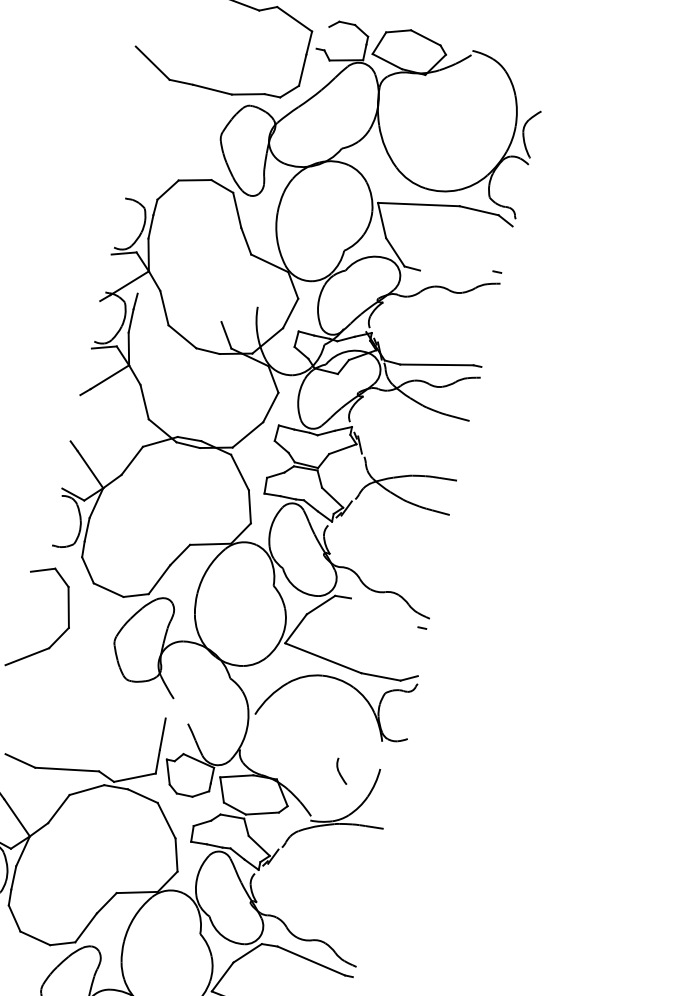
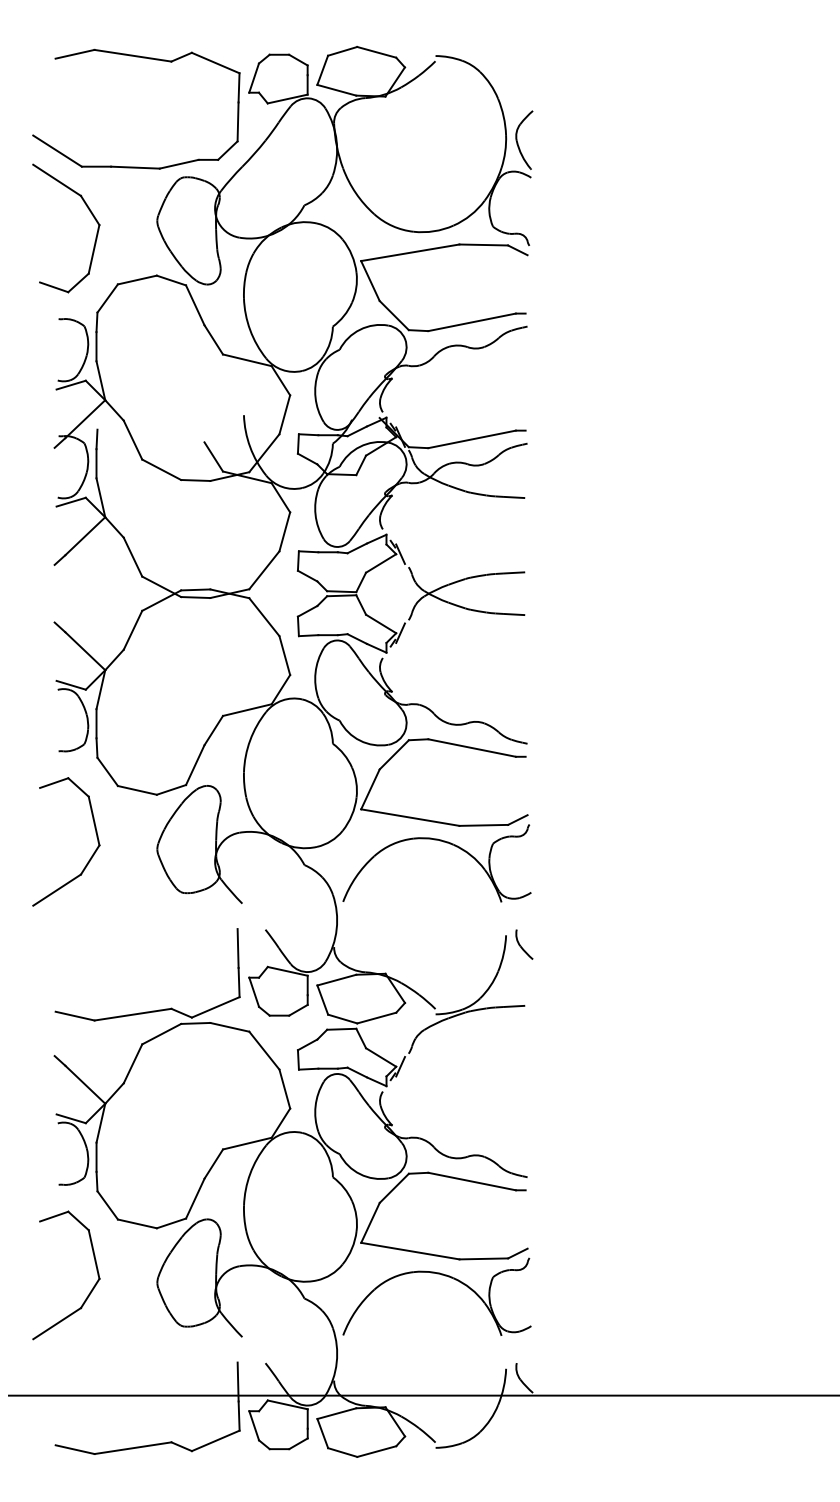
line: (322, 37) -> (253, 77), added
part: (168, 117) -> (89, 211), added
line: (456, 270) -> (471, 322), added
line: (384, 612) -> (471, 747), added
part: (342, 771) -> (524, 944), moved

